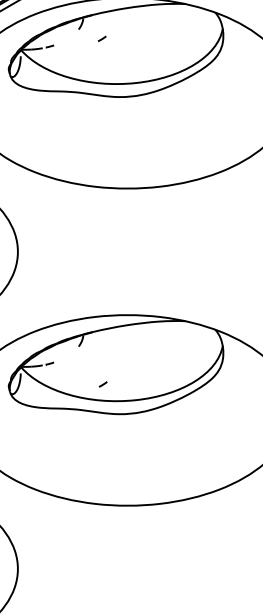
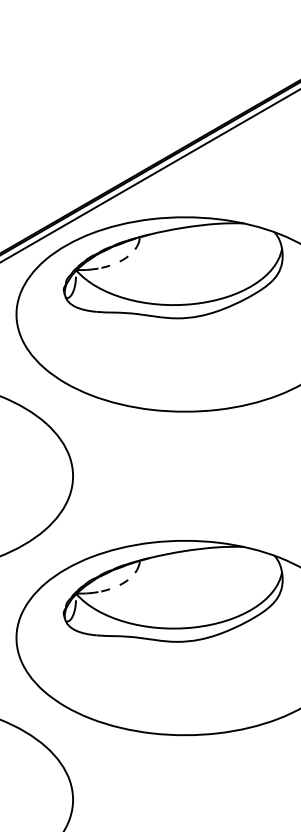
curve: (101, 38) -> (123, 258), moved
curve: (102, 384) -> (123, 582), moved

